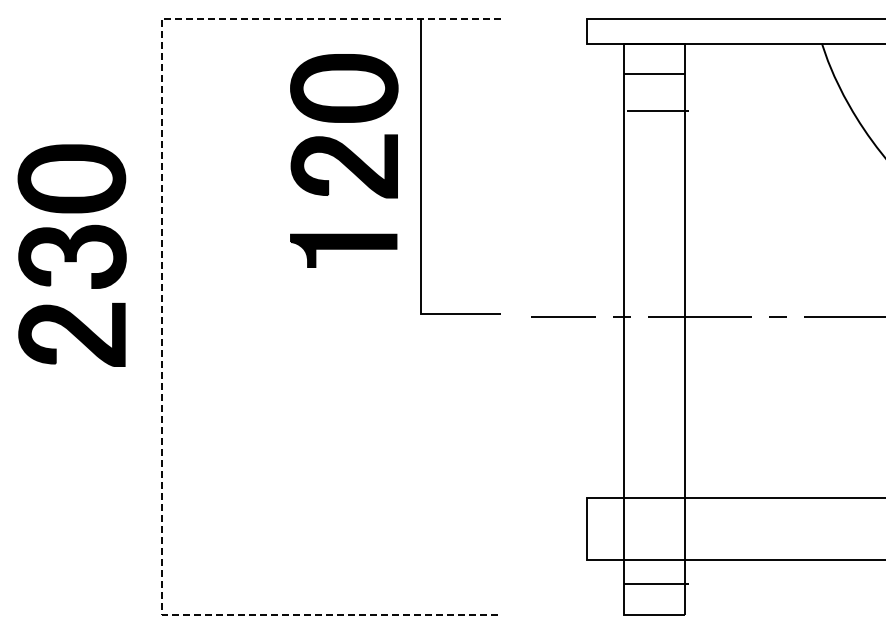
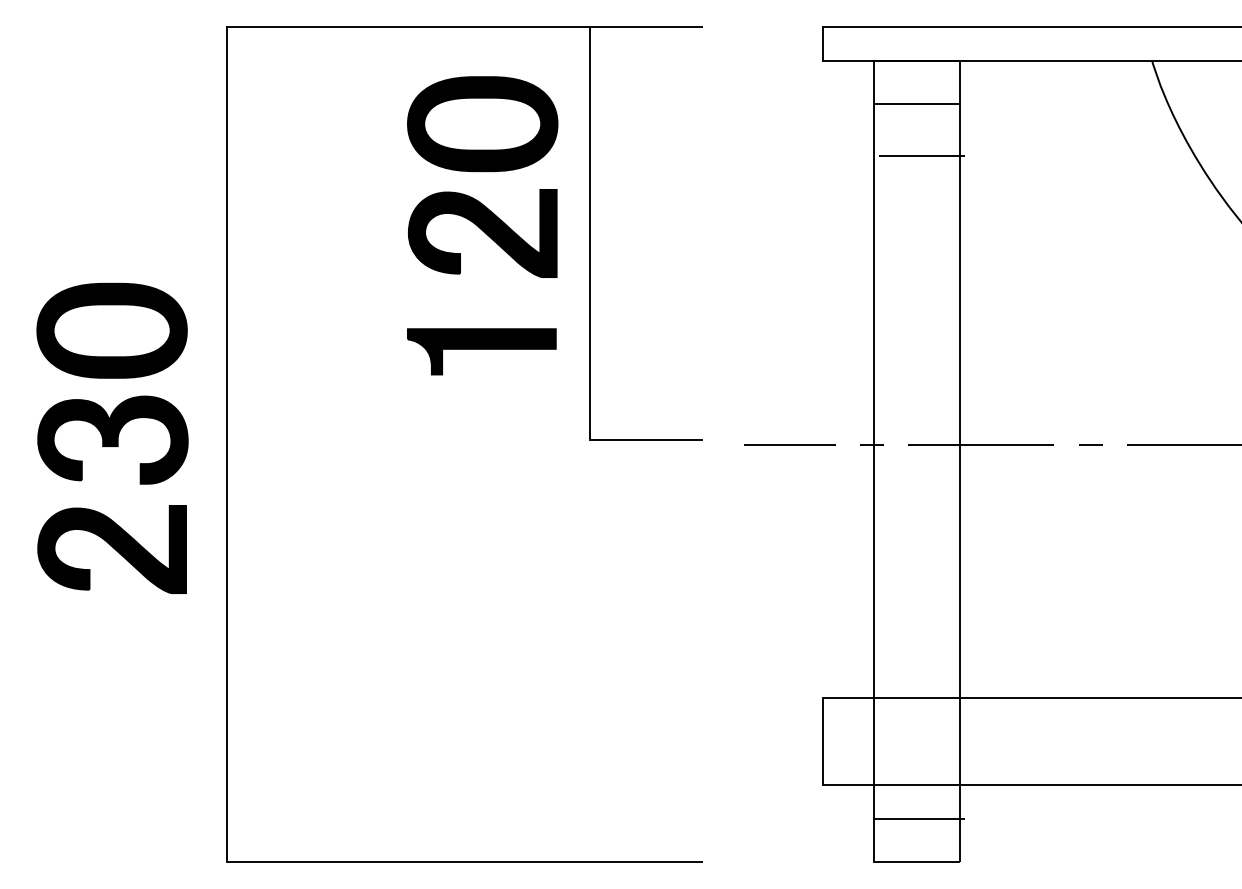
part: (71, 255) -> (111, 438), moved
line: (161, 317) -> (226, 445), dashed -> solid

